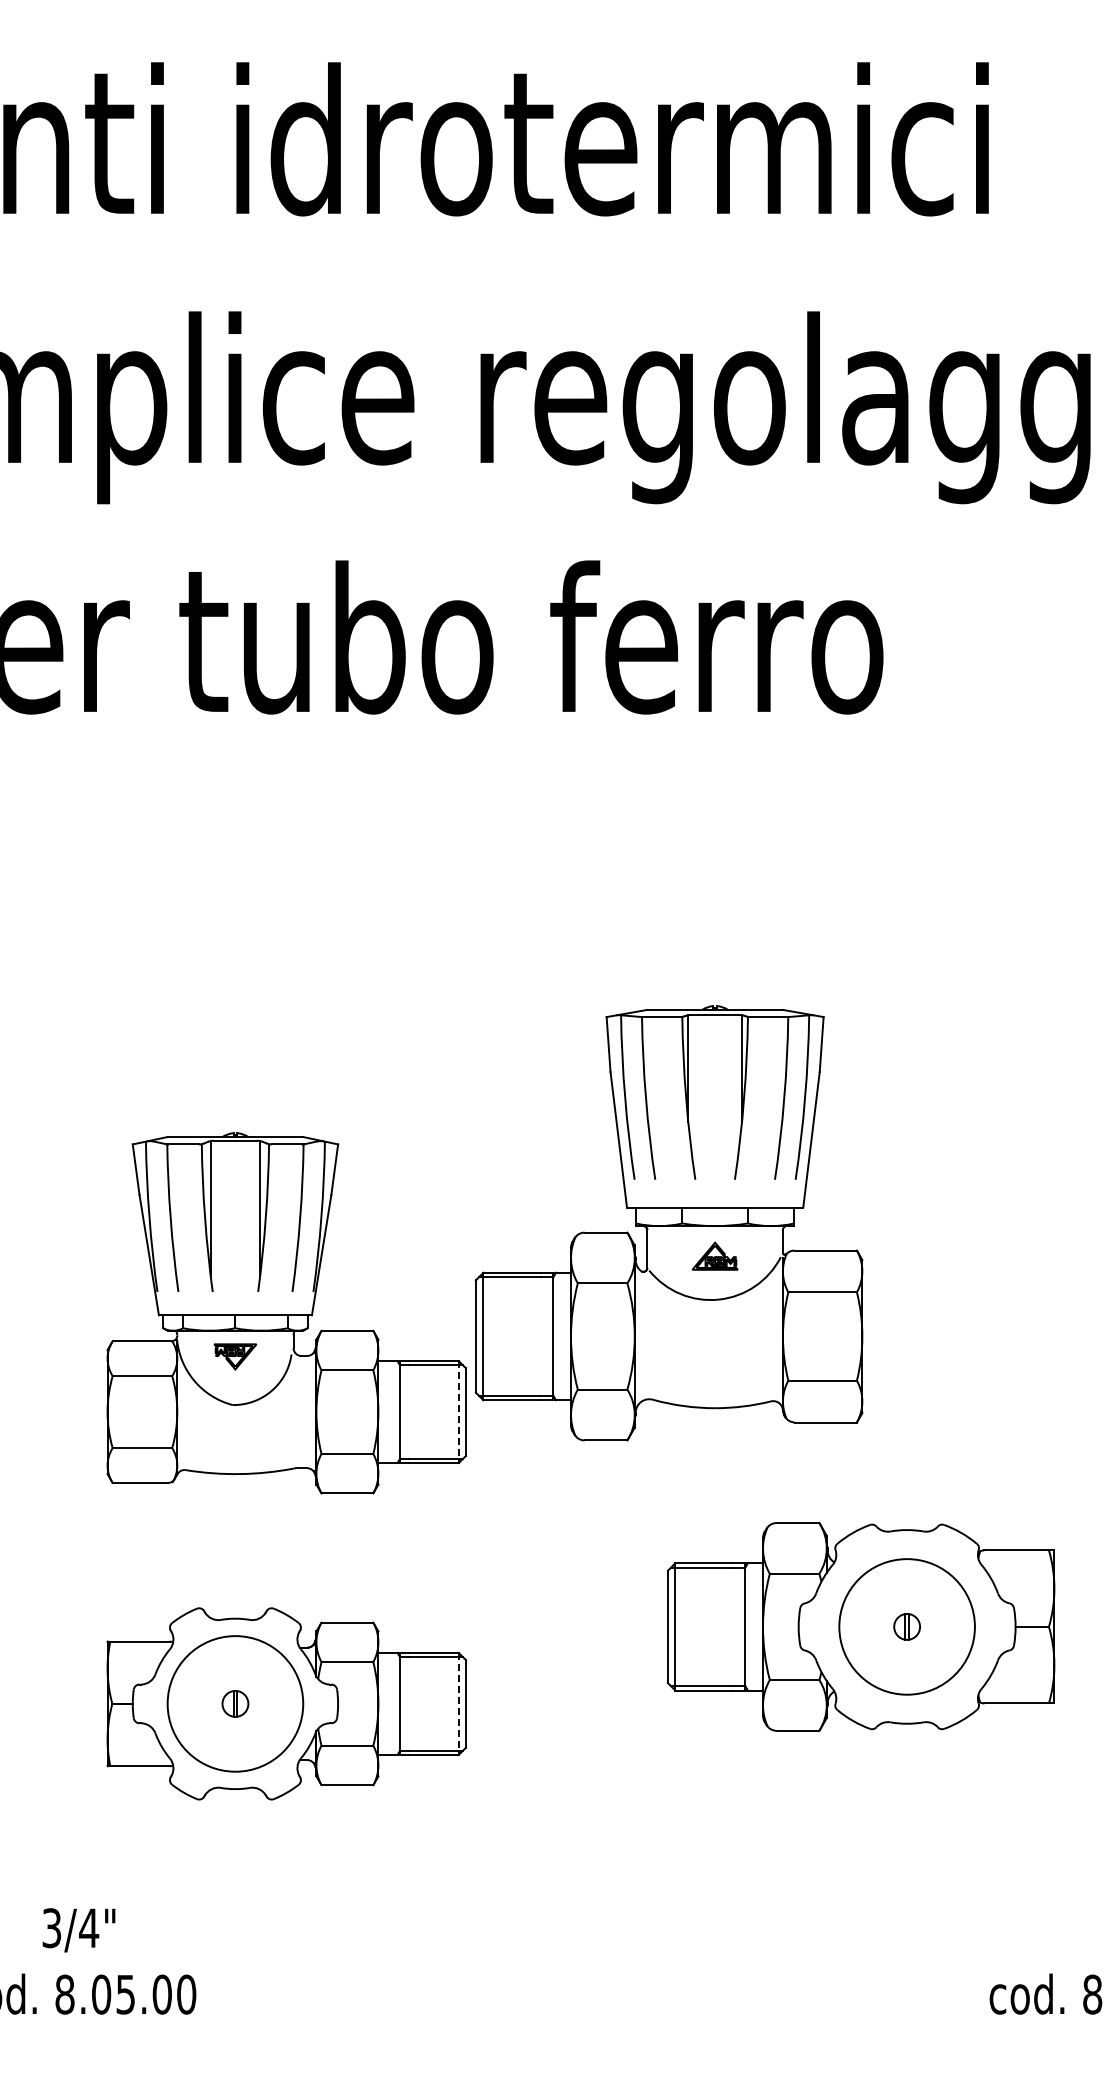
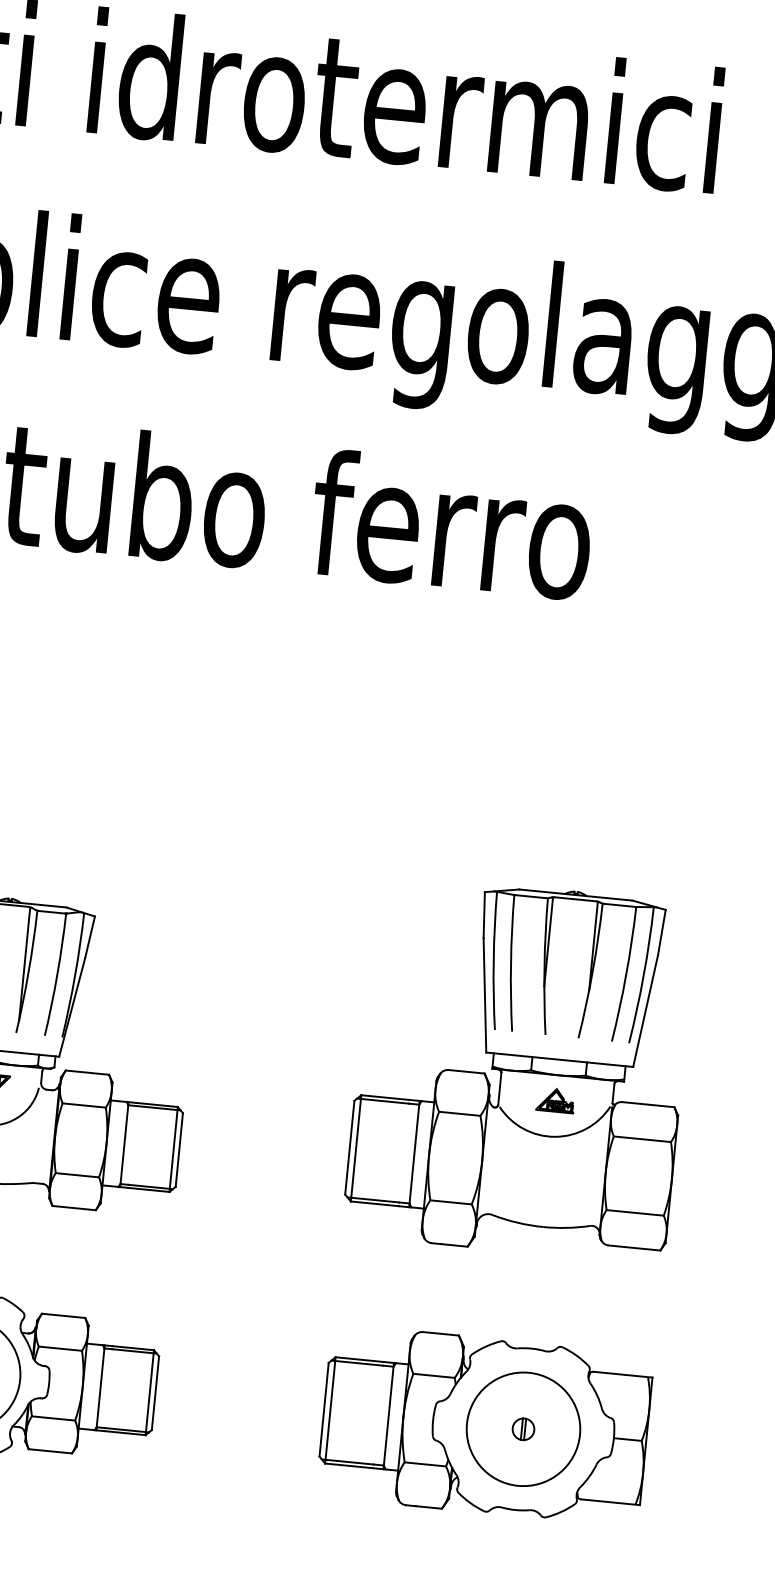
part: (668, 1223) -> (519, 1069), moved
line: (458, 1412) -> (173, 1149), dashed -> solid
part: (860, 1626) -> (484, 1425), moved
line: (458, 1703) -> (149, 1392), dashed -> solid

